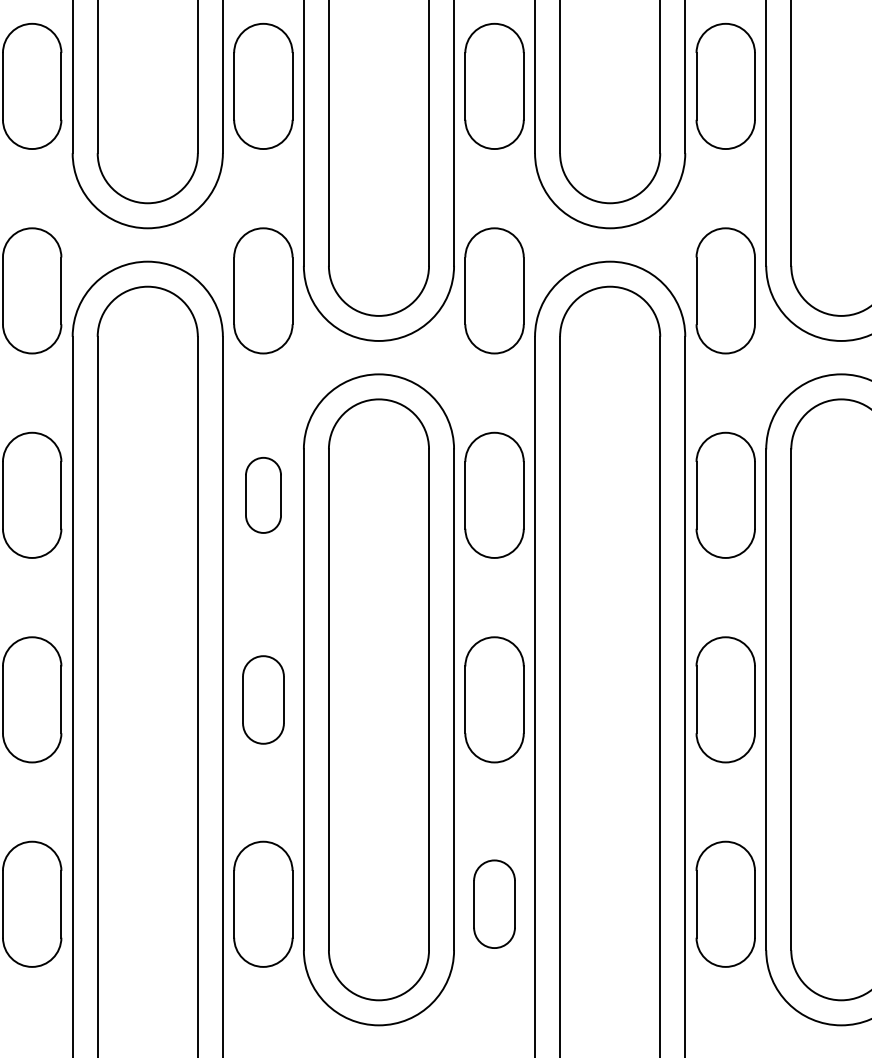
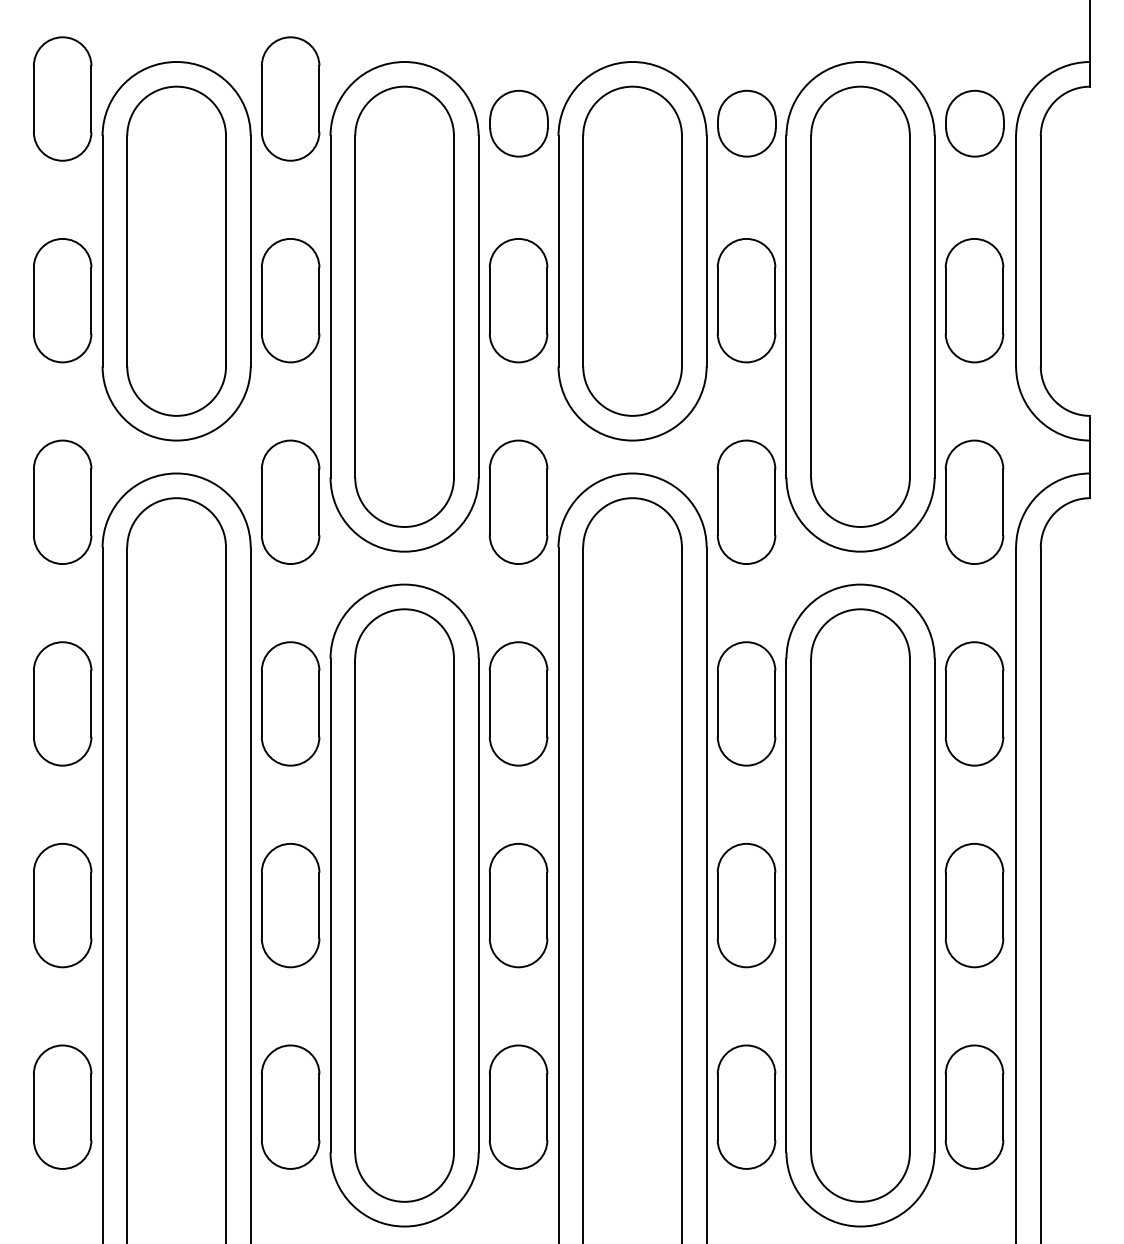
part: (263, 494) -> (290, 703), size x1.67
part: (263, 699) -> (290, 905), size x1.43
part: (494, 903) -> (518, 1106), size x1.43

